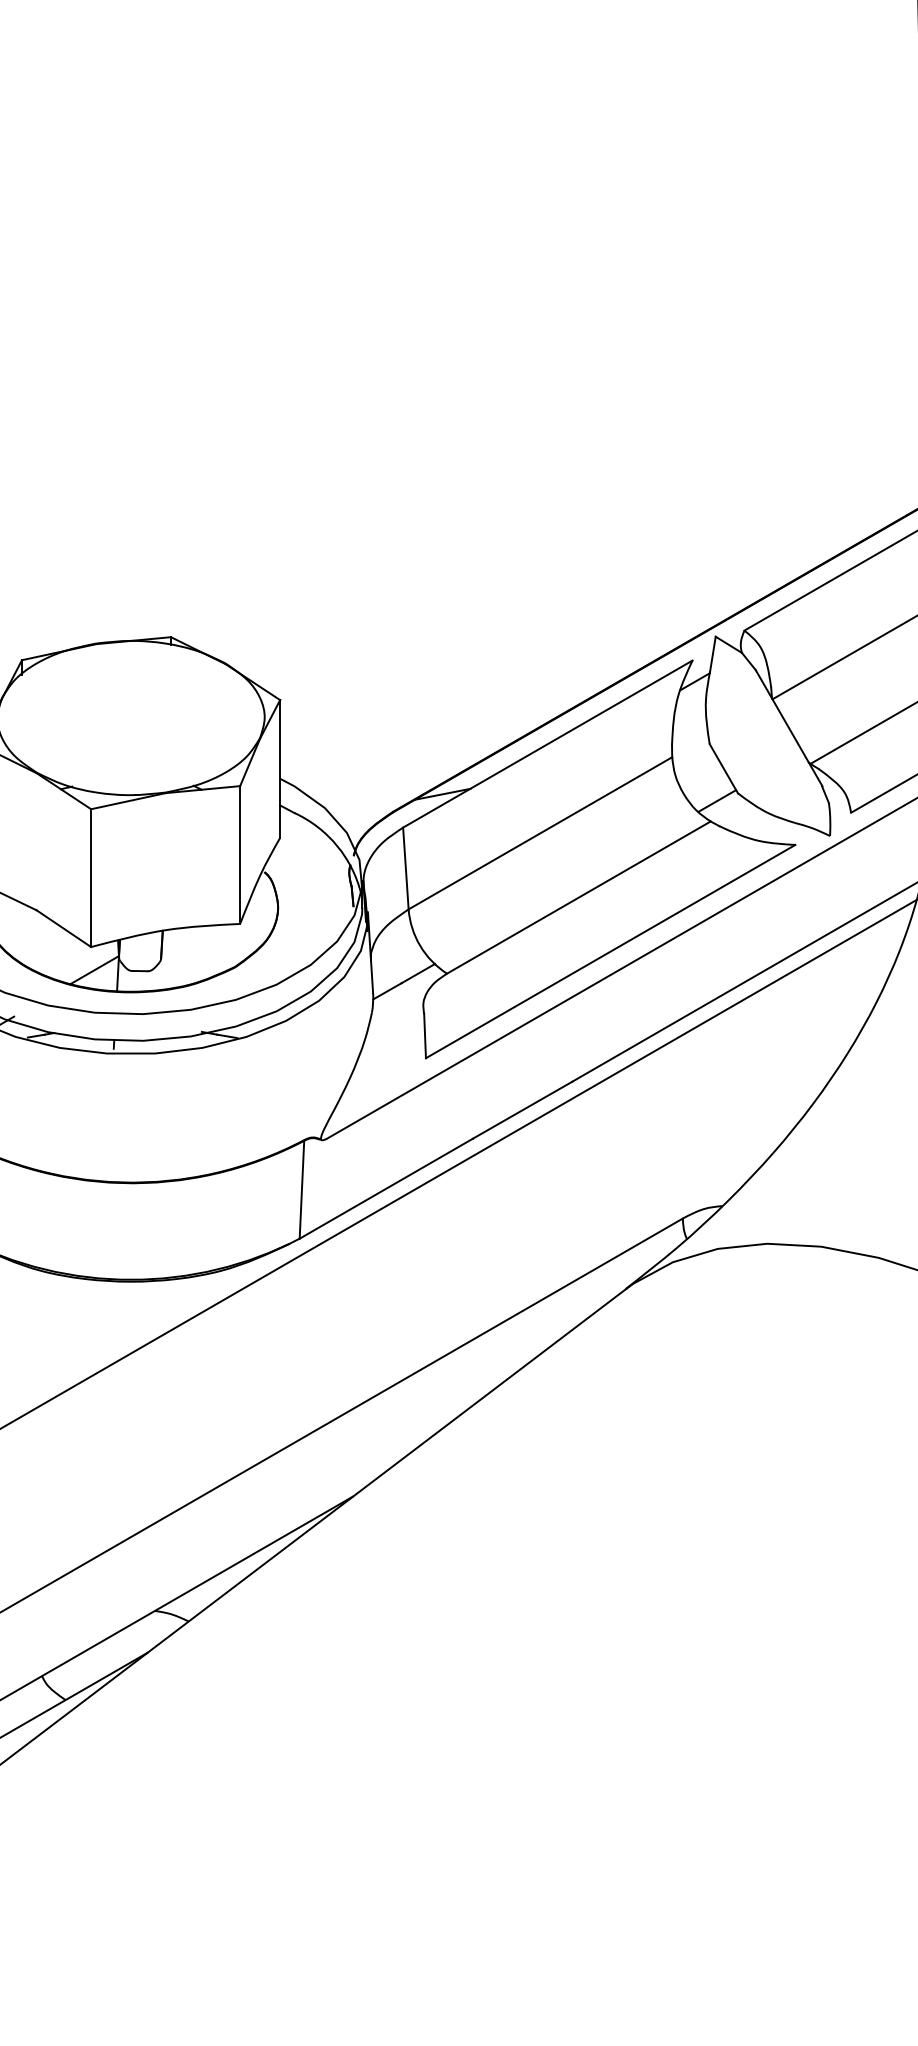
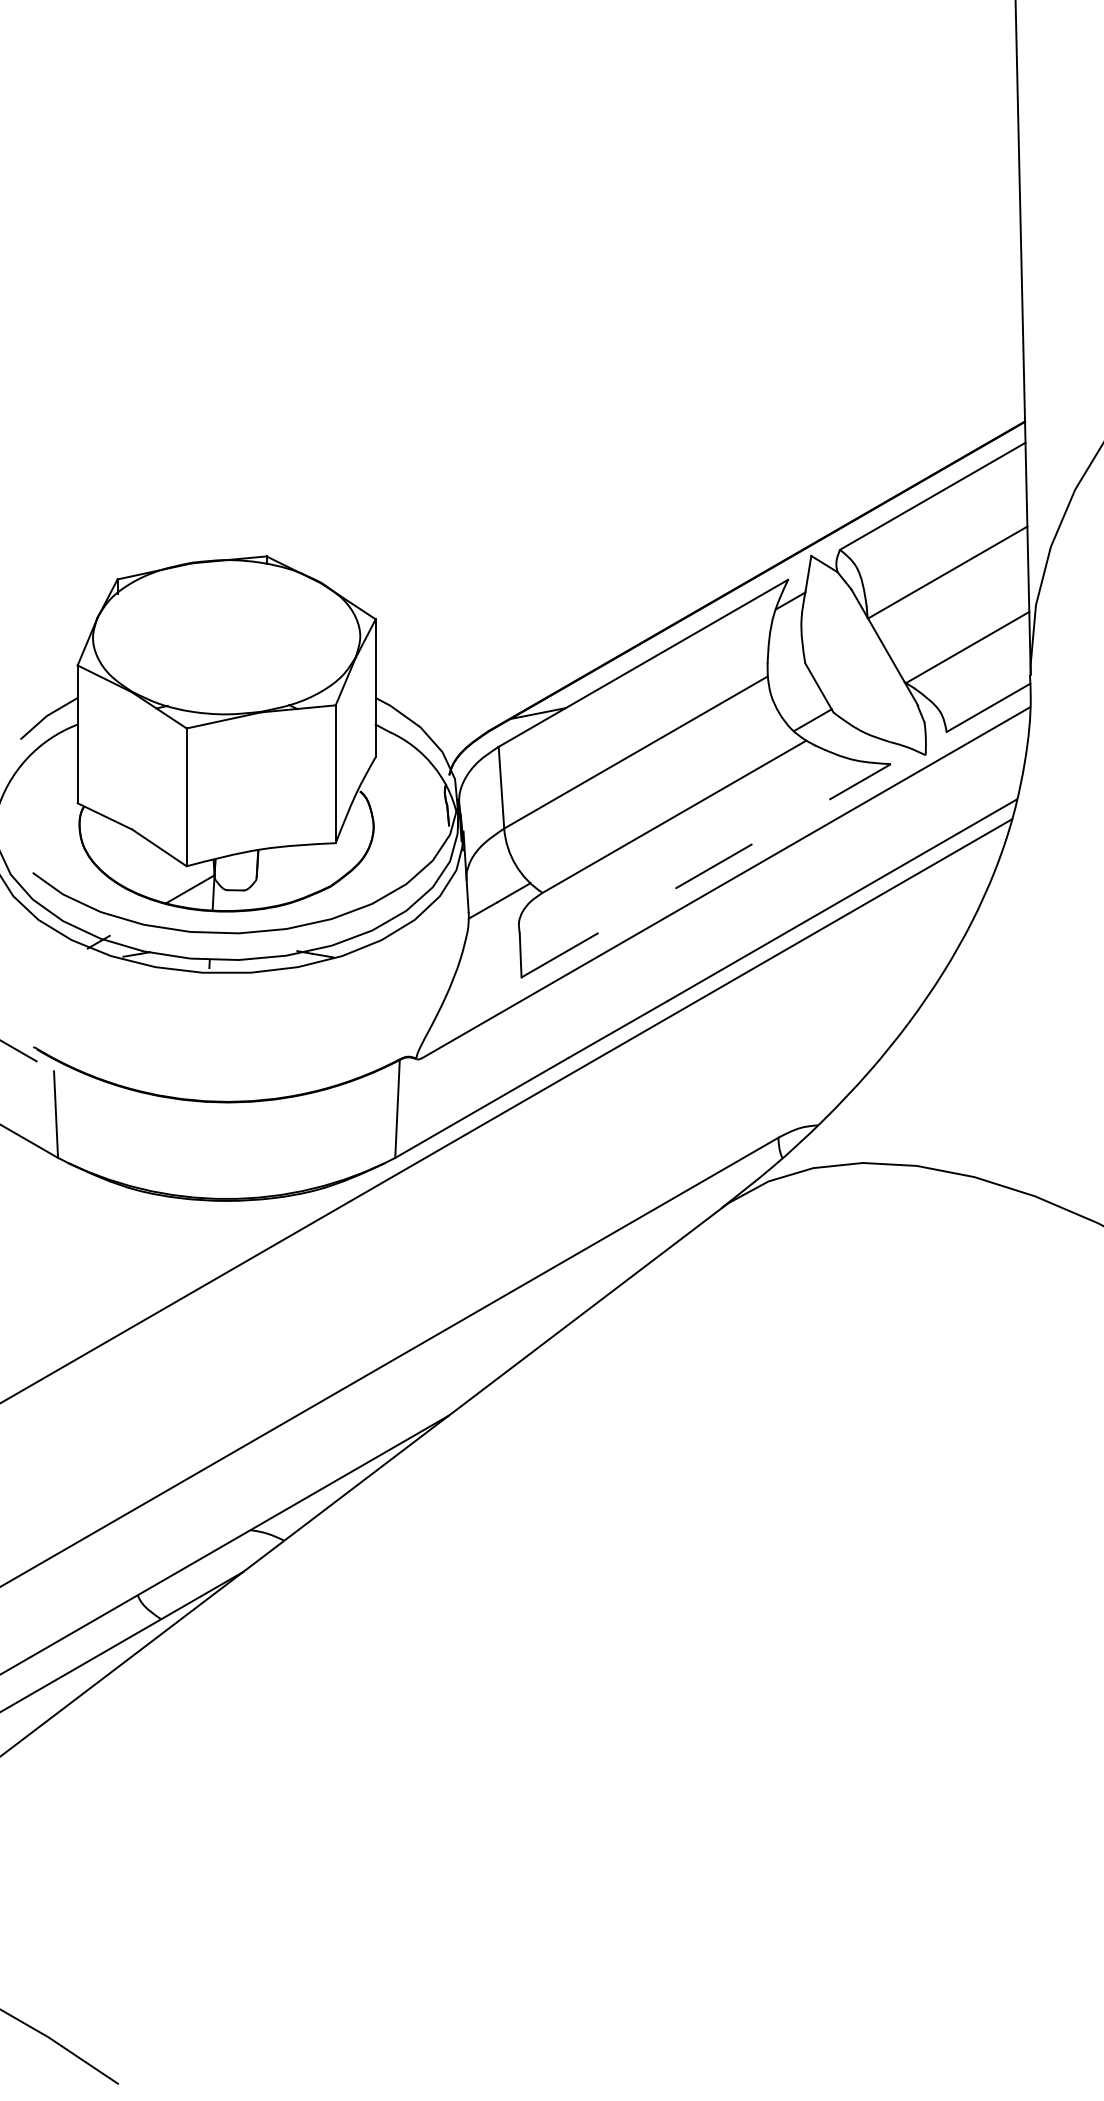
line: (610, 951) -> (706, 870), solid -> dashed

